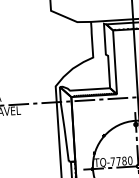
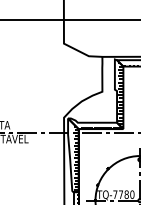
hatch: (111, 60) -> (120, 95), added
hatch: (69, 127) -> (75, 158), added

